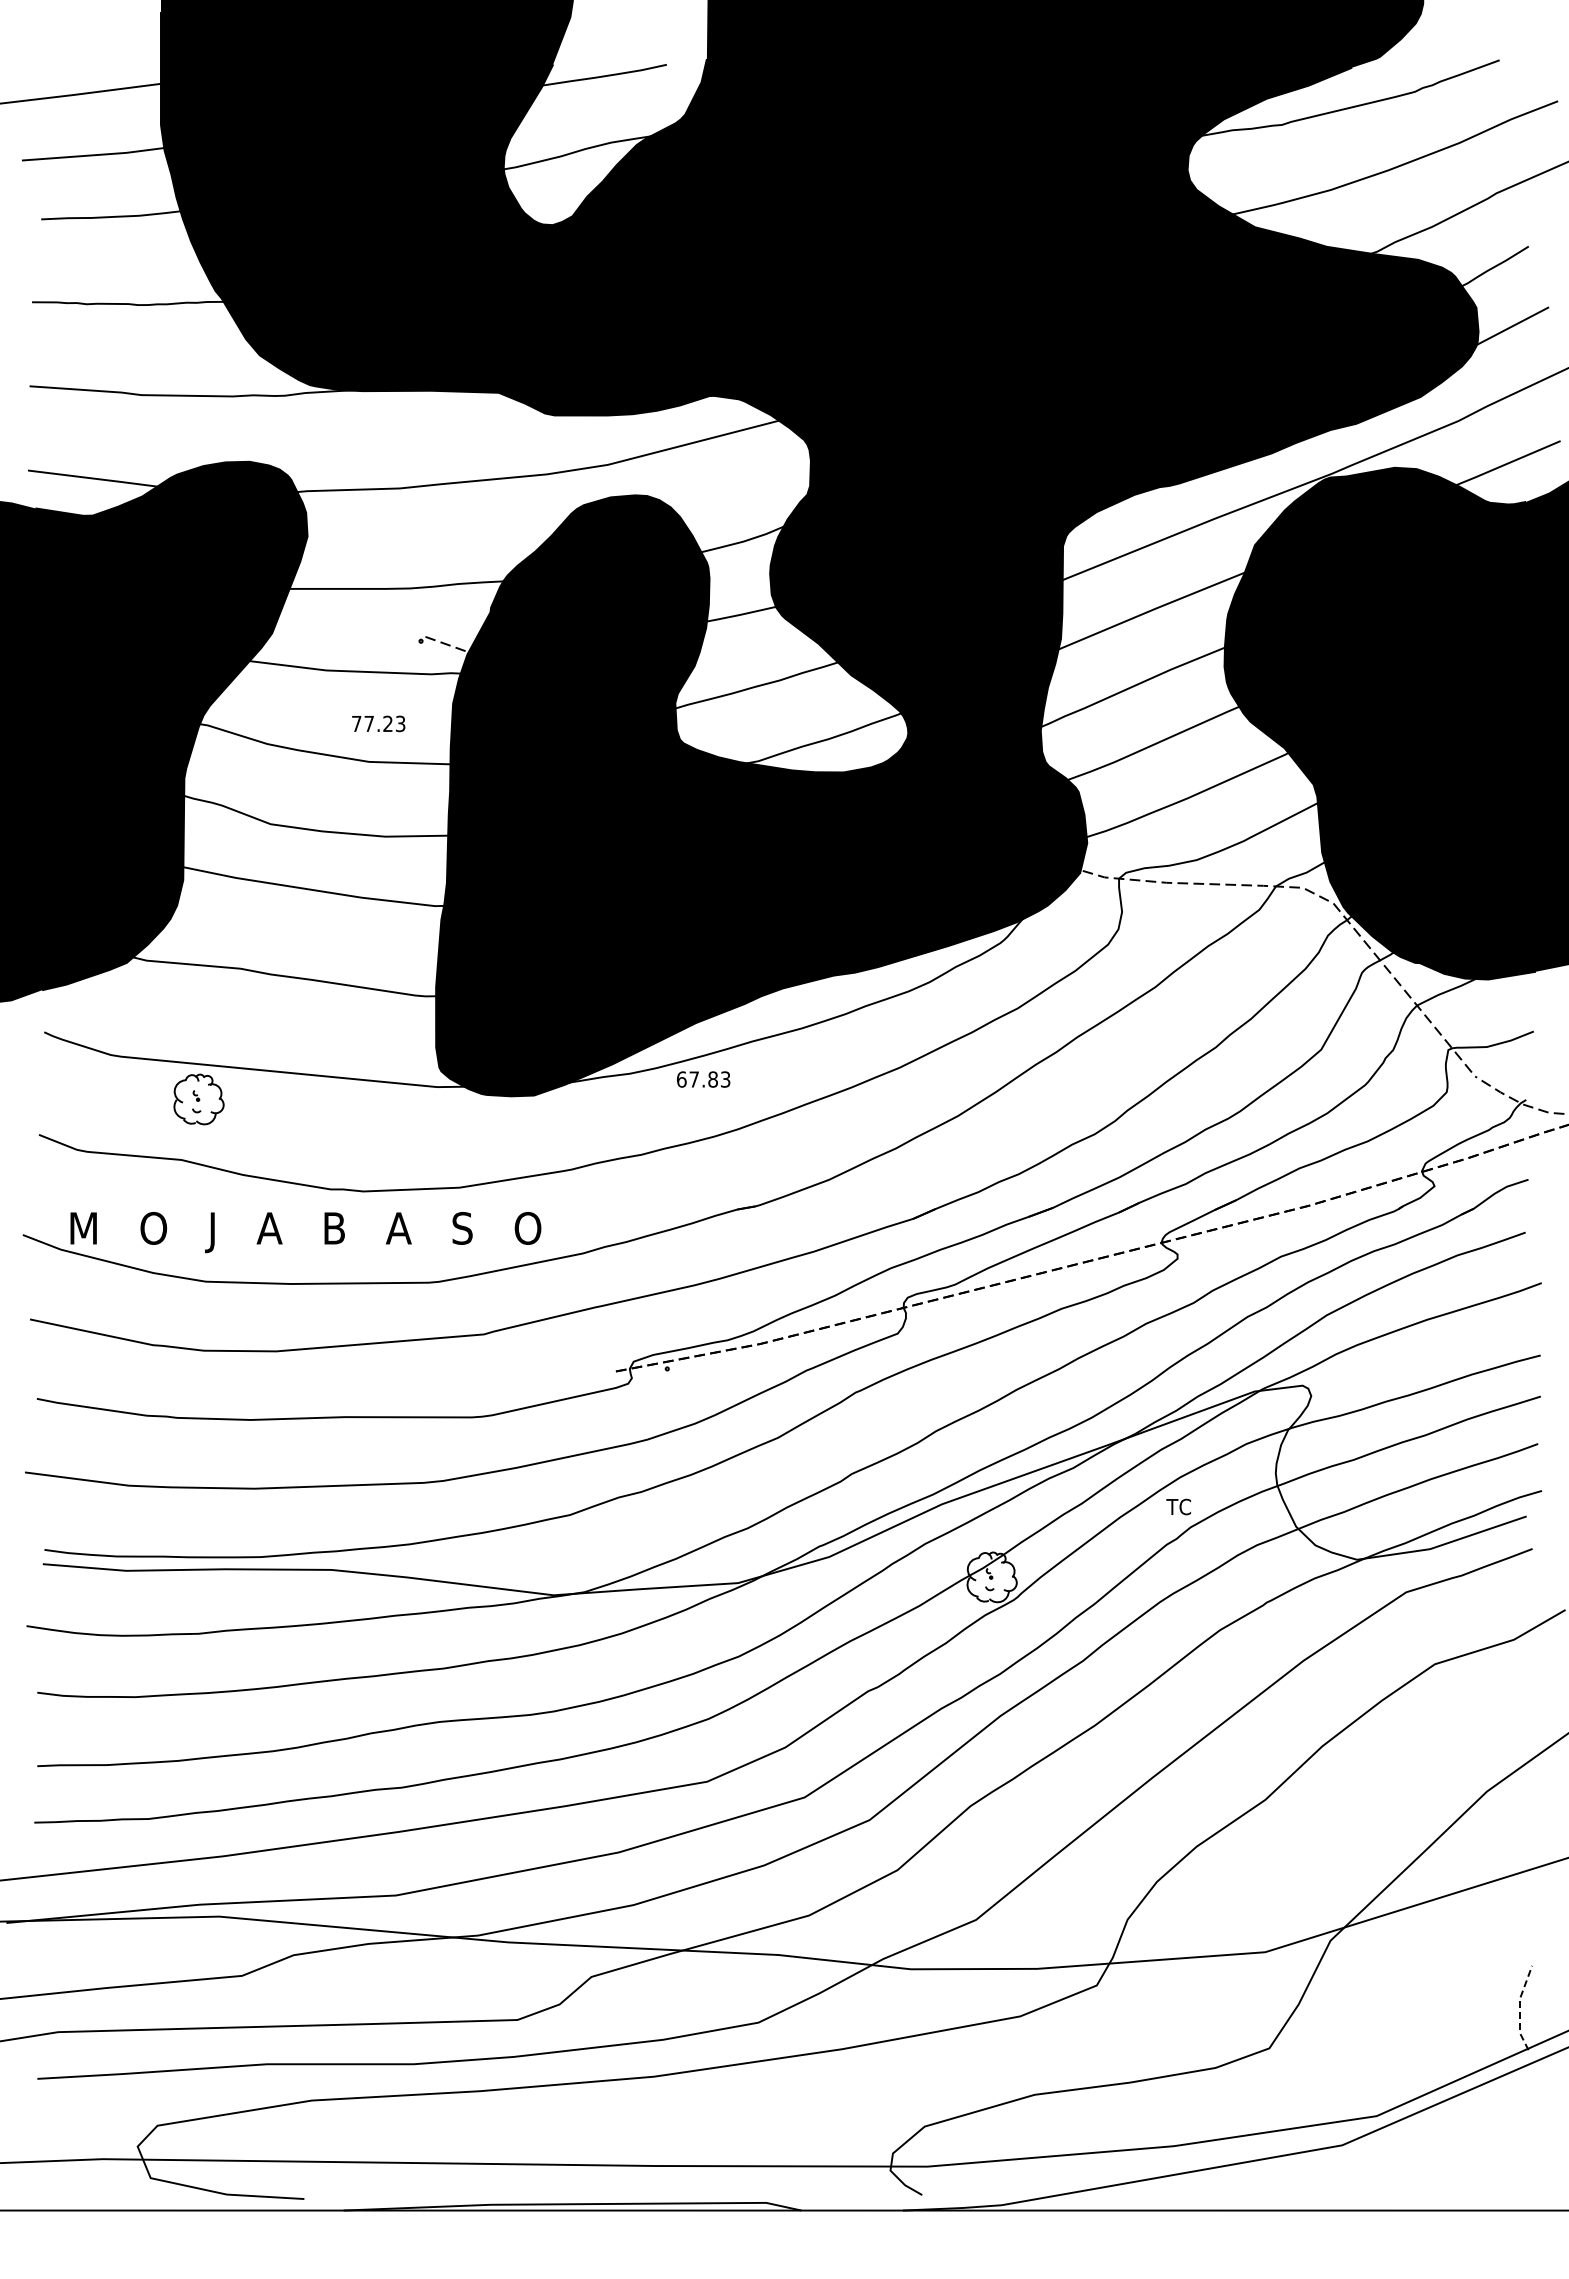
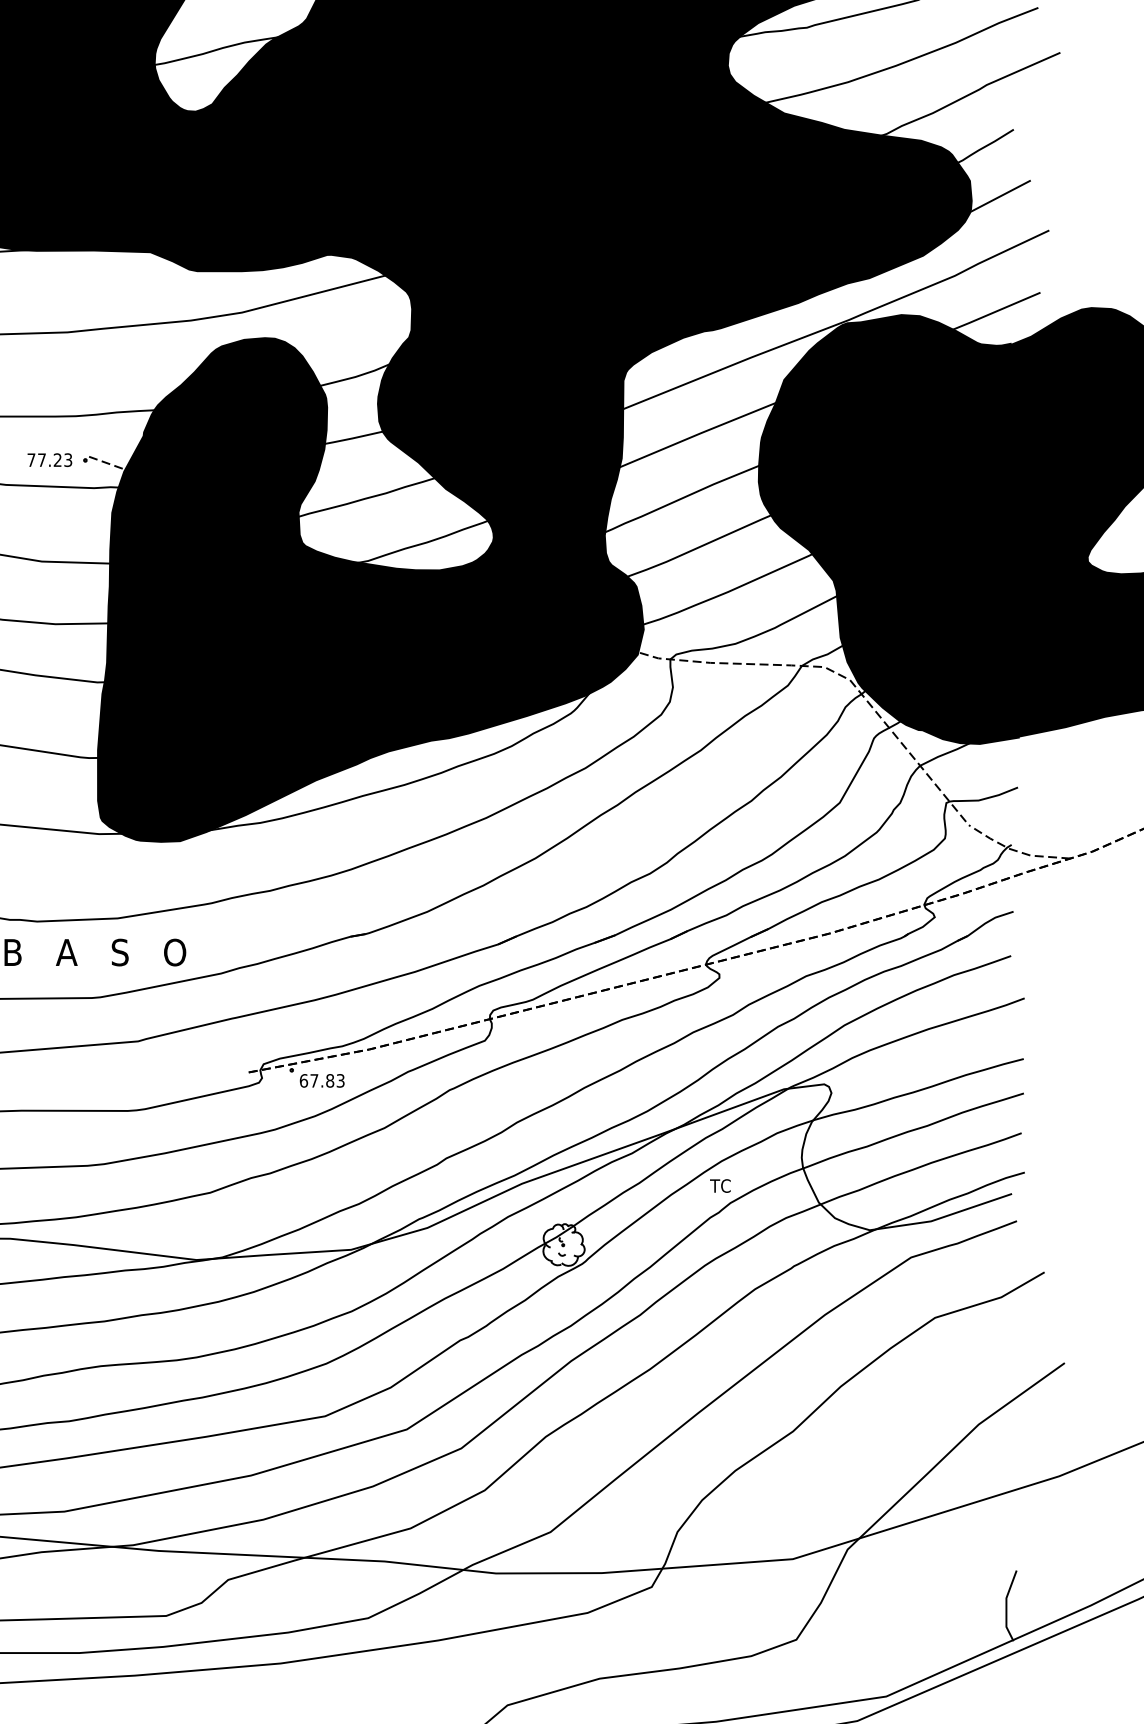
text: (378, 723) -> (49, 459), moved
text: (703, 1079) -> (322, 1080), moved
line: (1519, 2007) -> (1006, 1605), dashed -> solid

